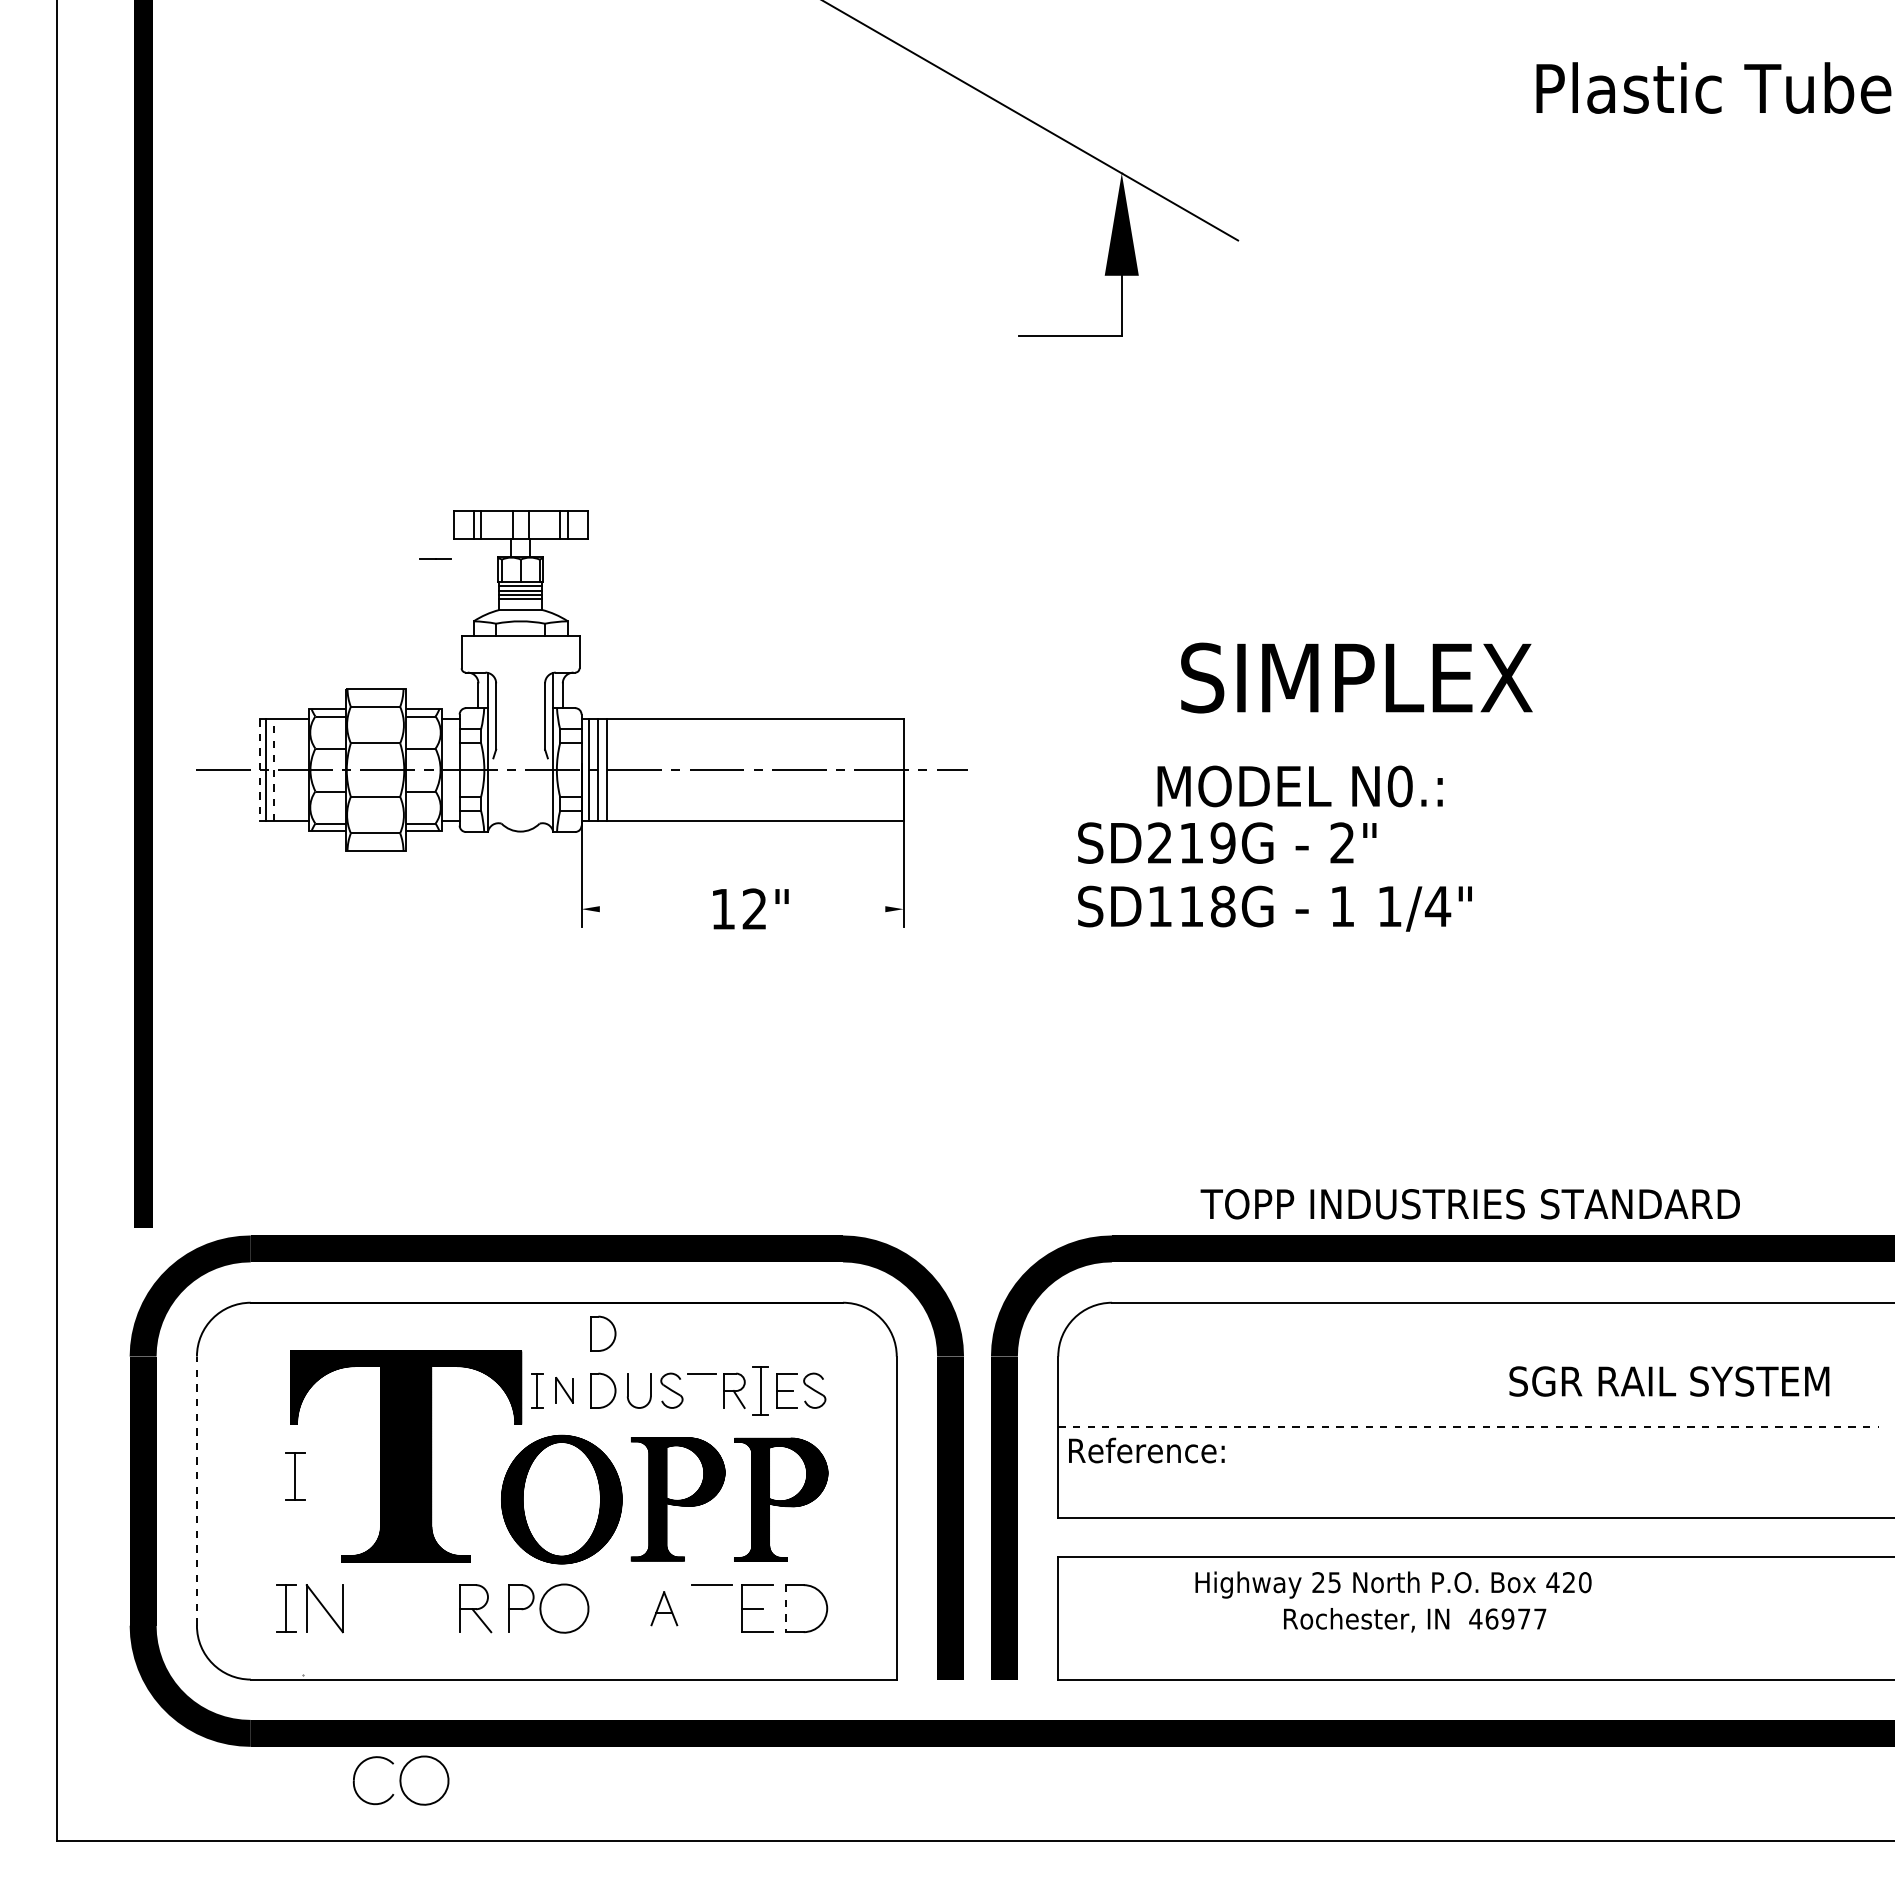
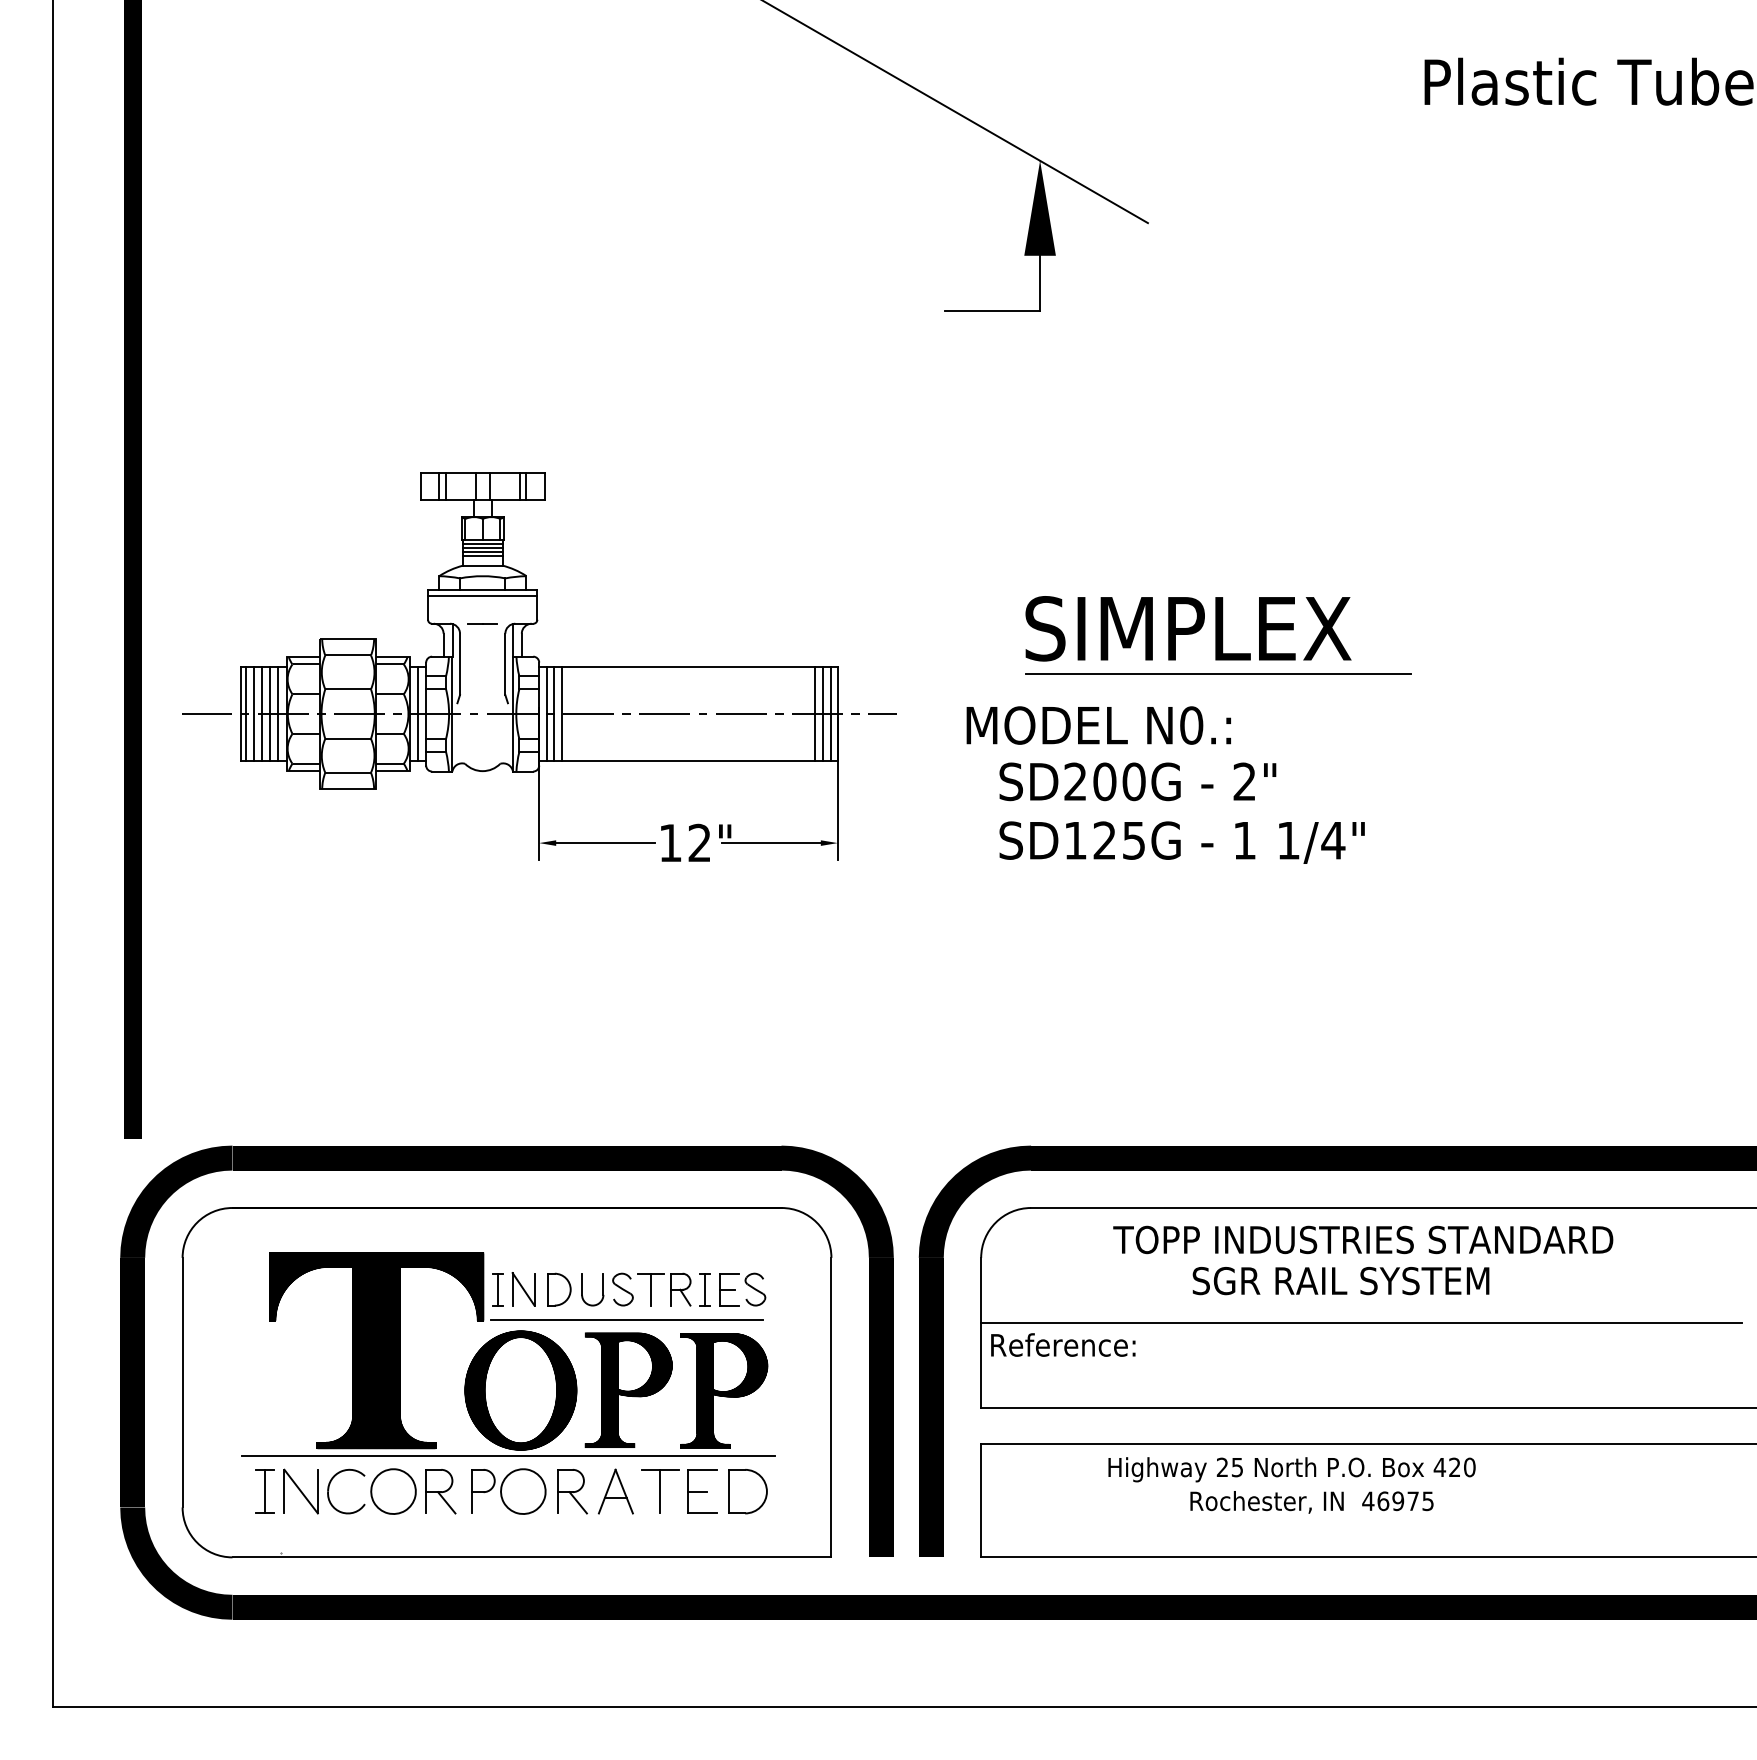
line: (435, 558) -> (482, 623), moved
line: (520, 643) -> (482, 596), added
text: (1356, 677) -> (1188, 628), moved
line: (1313, 726) -> (1217, 673), added
line: (260, 770) -> (241, 714), dashed -> solid
line: (274, 770) -> (254, 714), dashed -> solid
line: (282, 770) -> (261, 714), added
line: (291, 770) -> (270, 714), added
line: (299, 770) -> (277, 714), added
line: (451, 770) -> (418, 714), added
line: (879, 770) -> (815, 714), added
line: (887, 770) -> (822, 714), added
line: (896, 770) -> (831, 714), added
text: (1299, 786) -> (1098, 725), moved
text: (1207, 842) -> (1119, 781), SD219G -> SD200G
text: (1207, 906) -> (1119, 840), SD118G -> SD125G
line: (652, 909) -> (604, 843), added
line: (832, 909) -> (771, 843), added
text: (1469, 1204) -> (1362, 1240), moved
part: (603, 1333) -> (559, 1236), removed
text: (1669, 1381) -> (1341, 1281), moved
part: (564, 1389) -> (523, 1288), size x1.43
line: (702, 1390) -> (651, 1289), added
part: (760, 1390) -> (705, 1289), size x0.71
line: (675, 1423) -> (626, 1319), added
line: (1469, 1427) -> (1362, 1323), dashed -> solid
part: (295, 1476) -> (273, 1369), removed
line: (196, 1491) -> (182, 1383), dashed -> solid
line: (548, 1570) -> (508, 1456), added
part: (617, 1608) -> (572, 1491), added
part: (664, 1608) -> (616, 1491), size x1.43
line: (712, 1608) -> (660, 1491), added
line: (785, 1608) -> (728, 1491), dashed -> solid
text: (1540, 1618) -> (1428, 1500), 46977 -> 46975
part: (400, 1780) -> (371, 1491), moved

